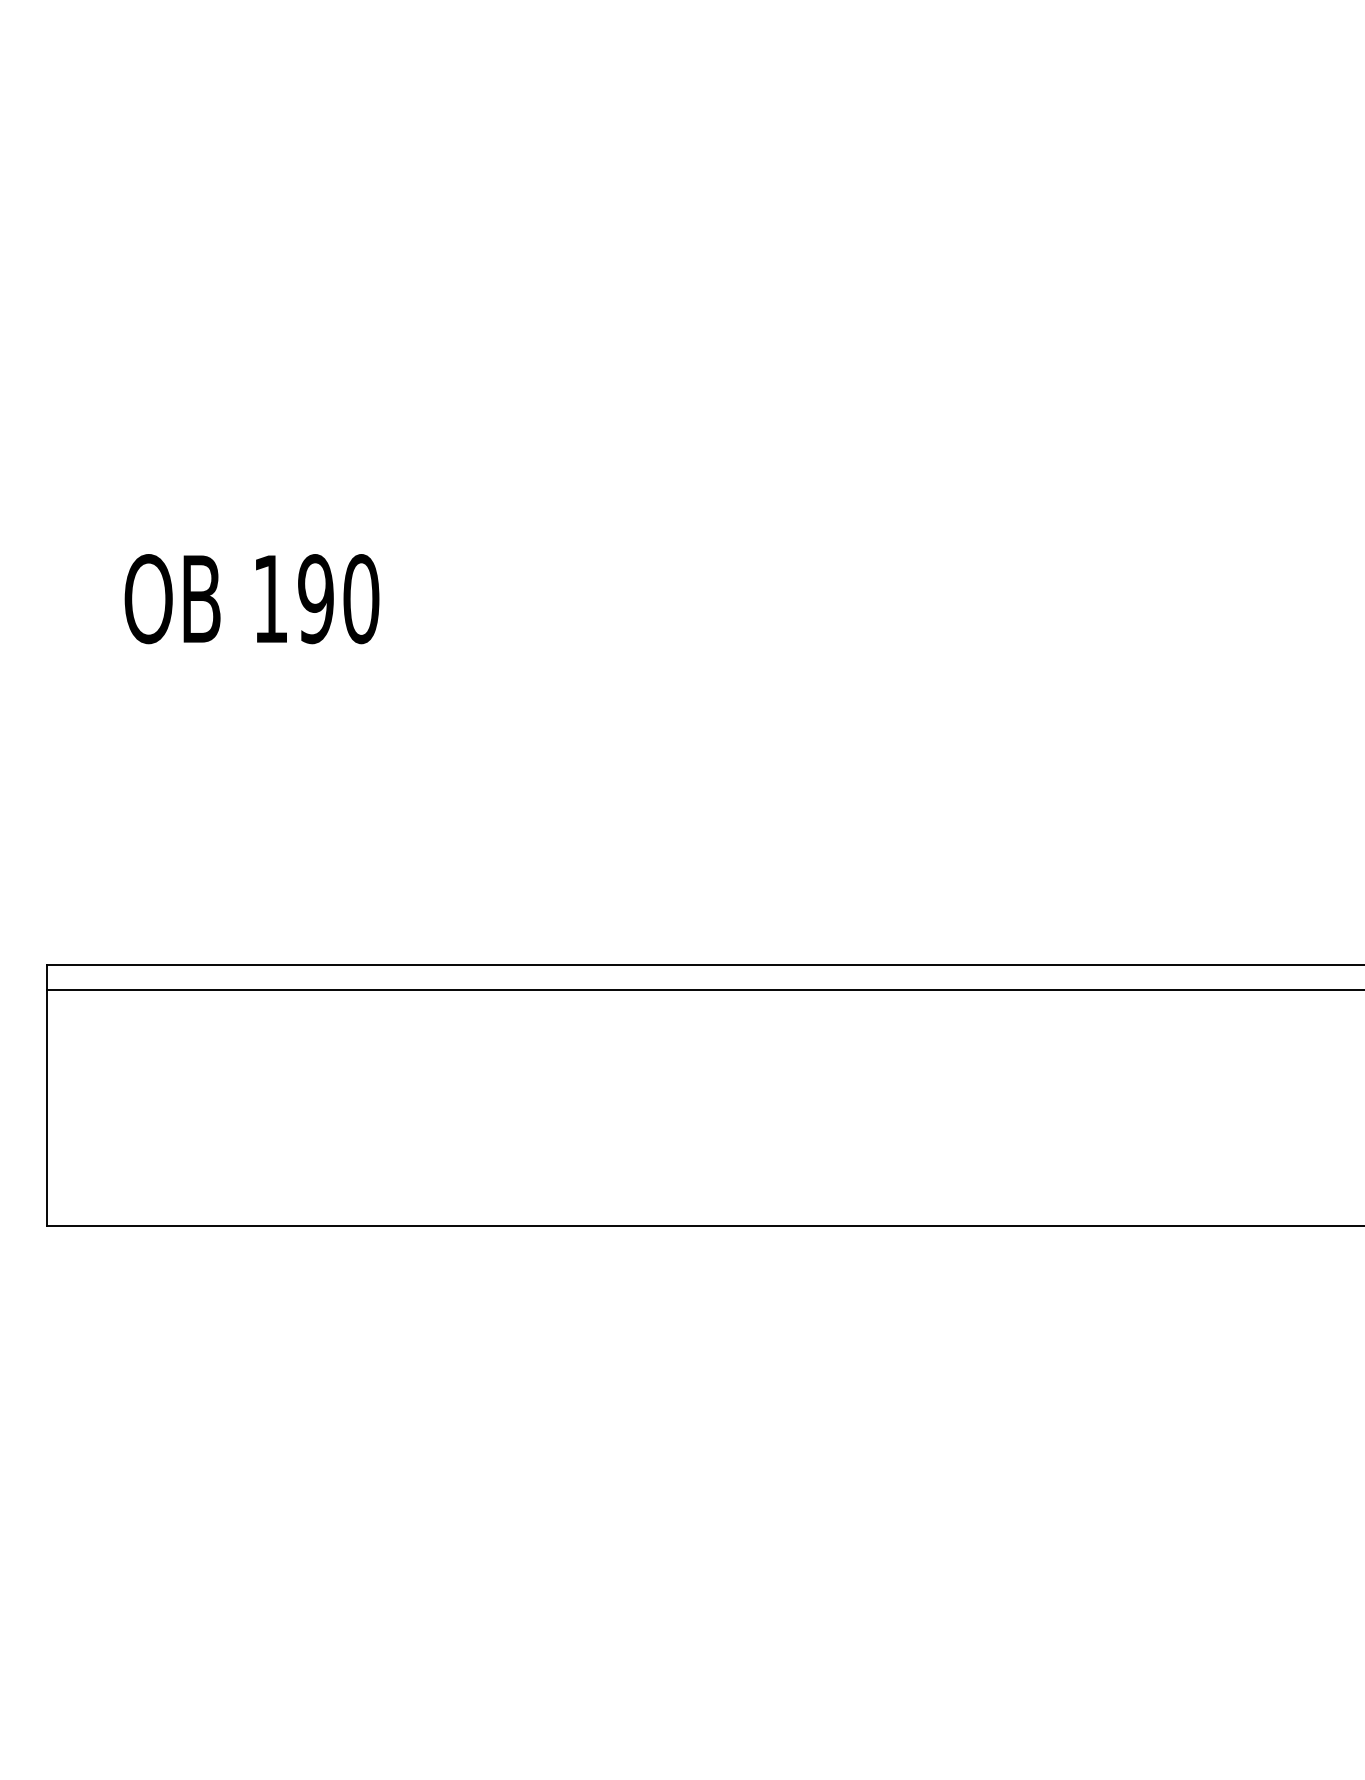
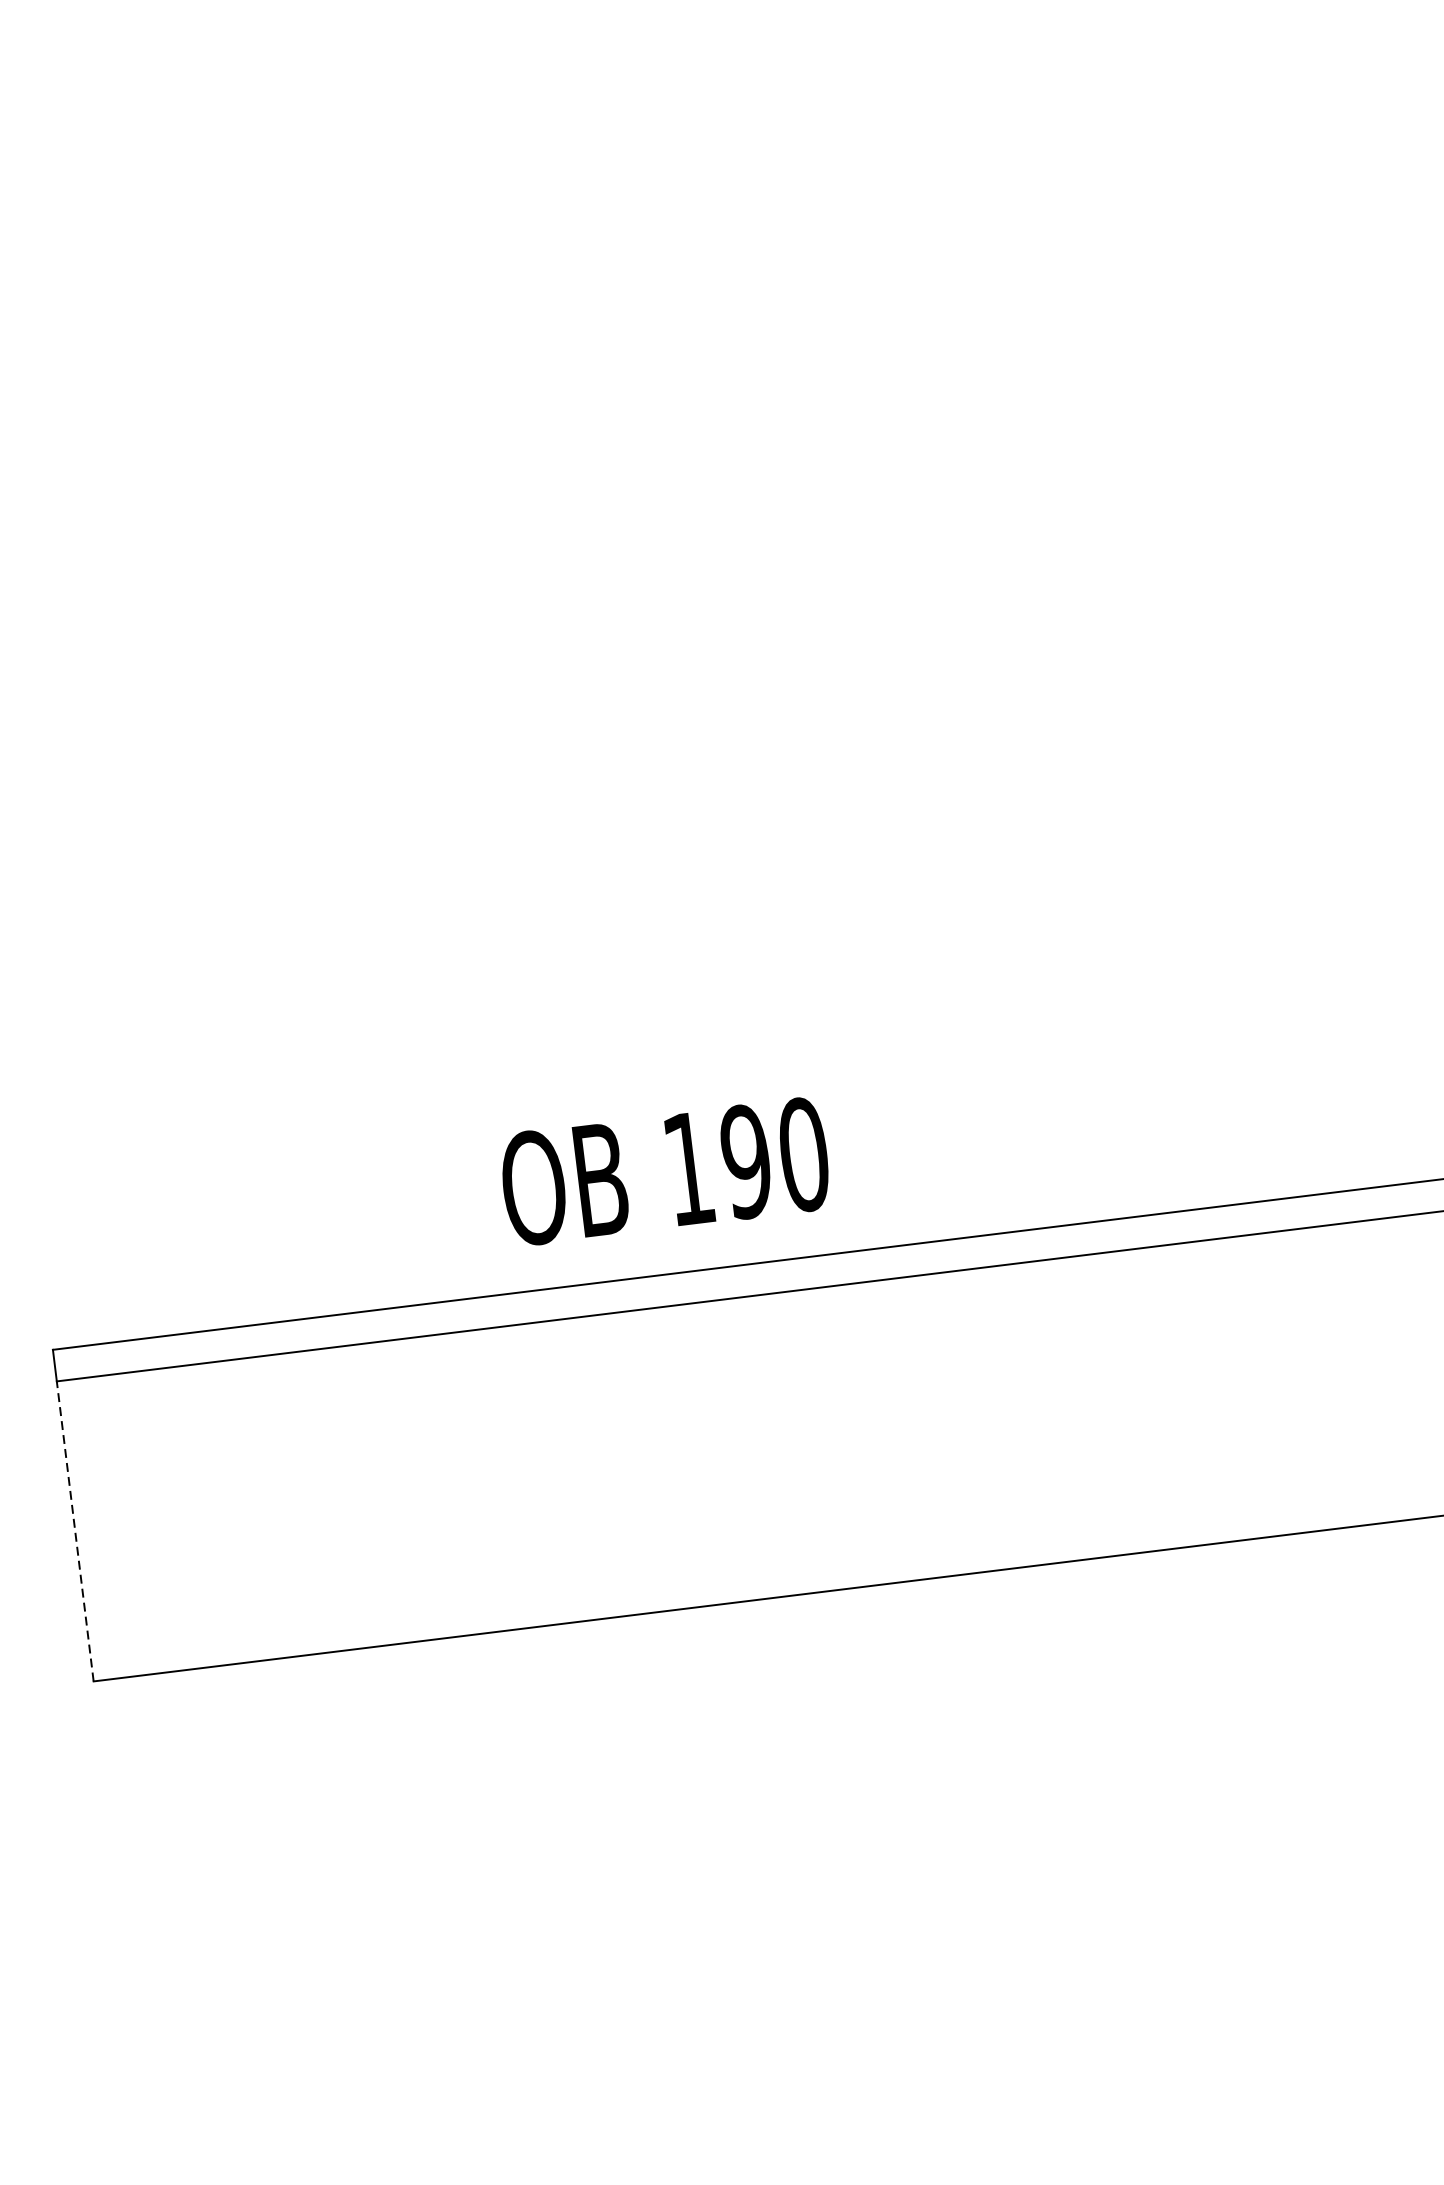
text: (251, 599) -> (664, 1172), moved
line: (47, 1107) -> (75, 1530), solid -> dashed

